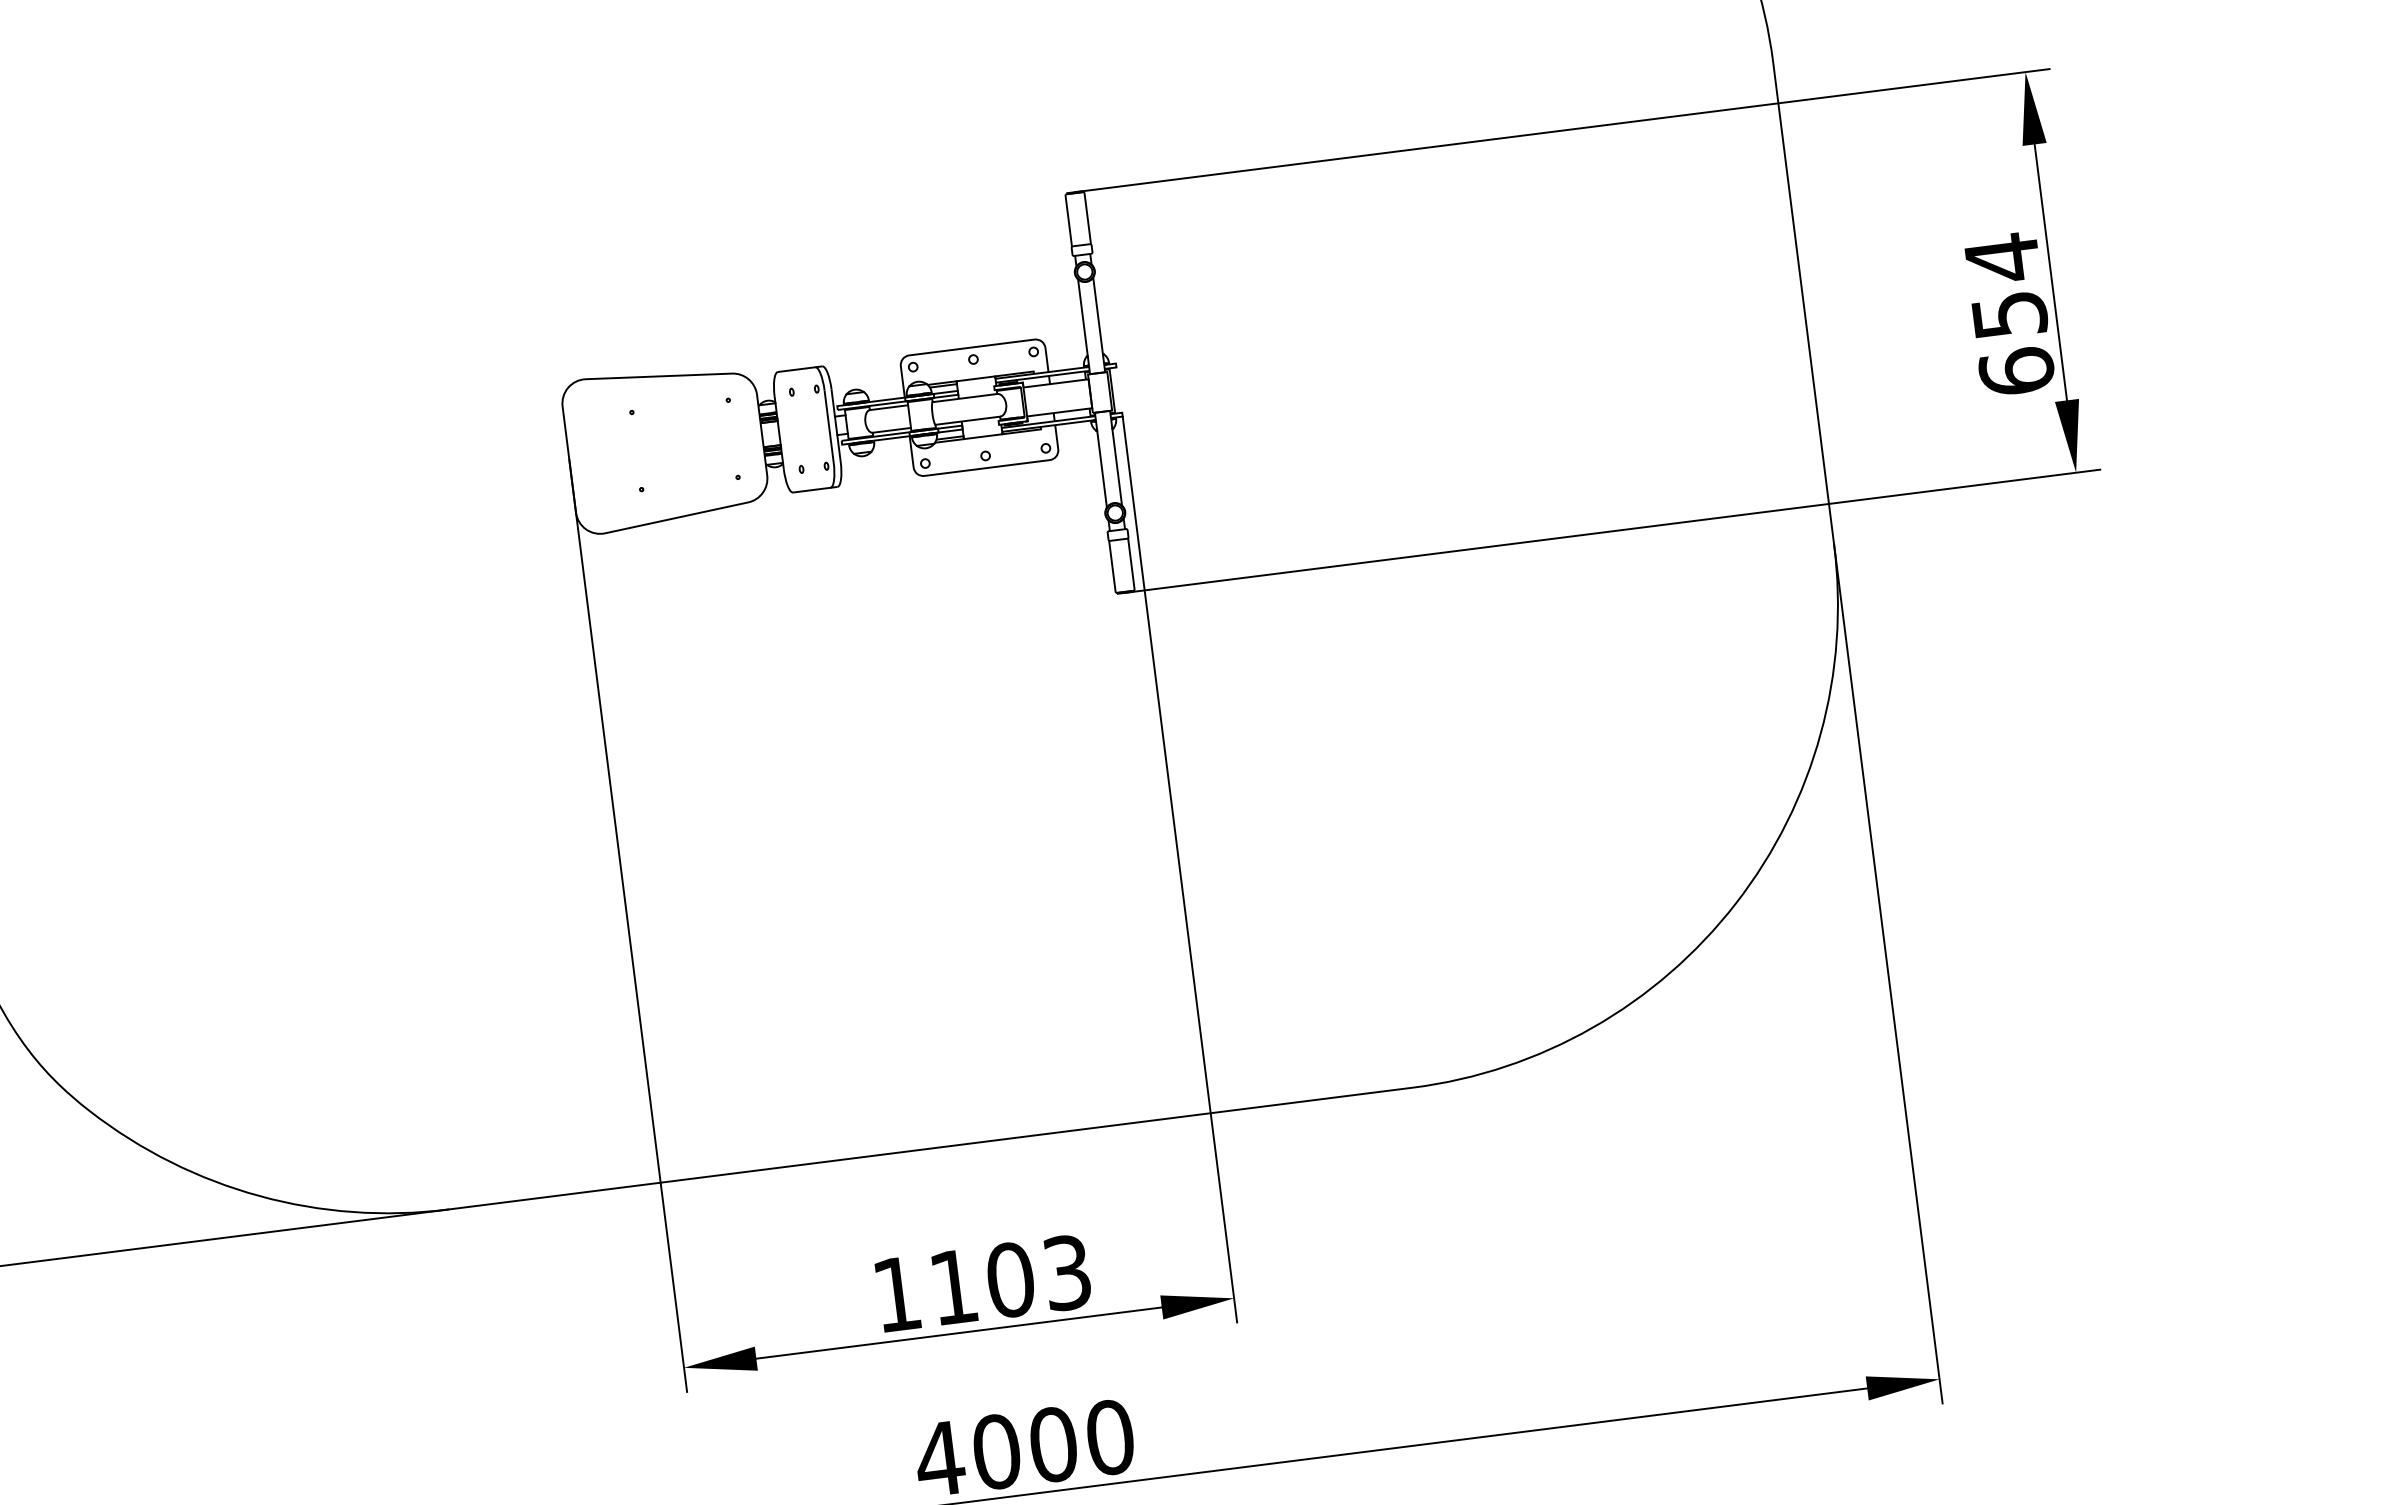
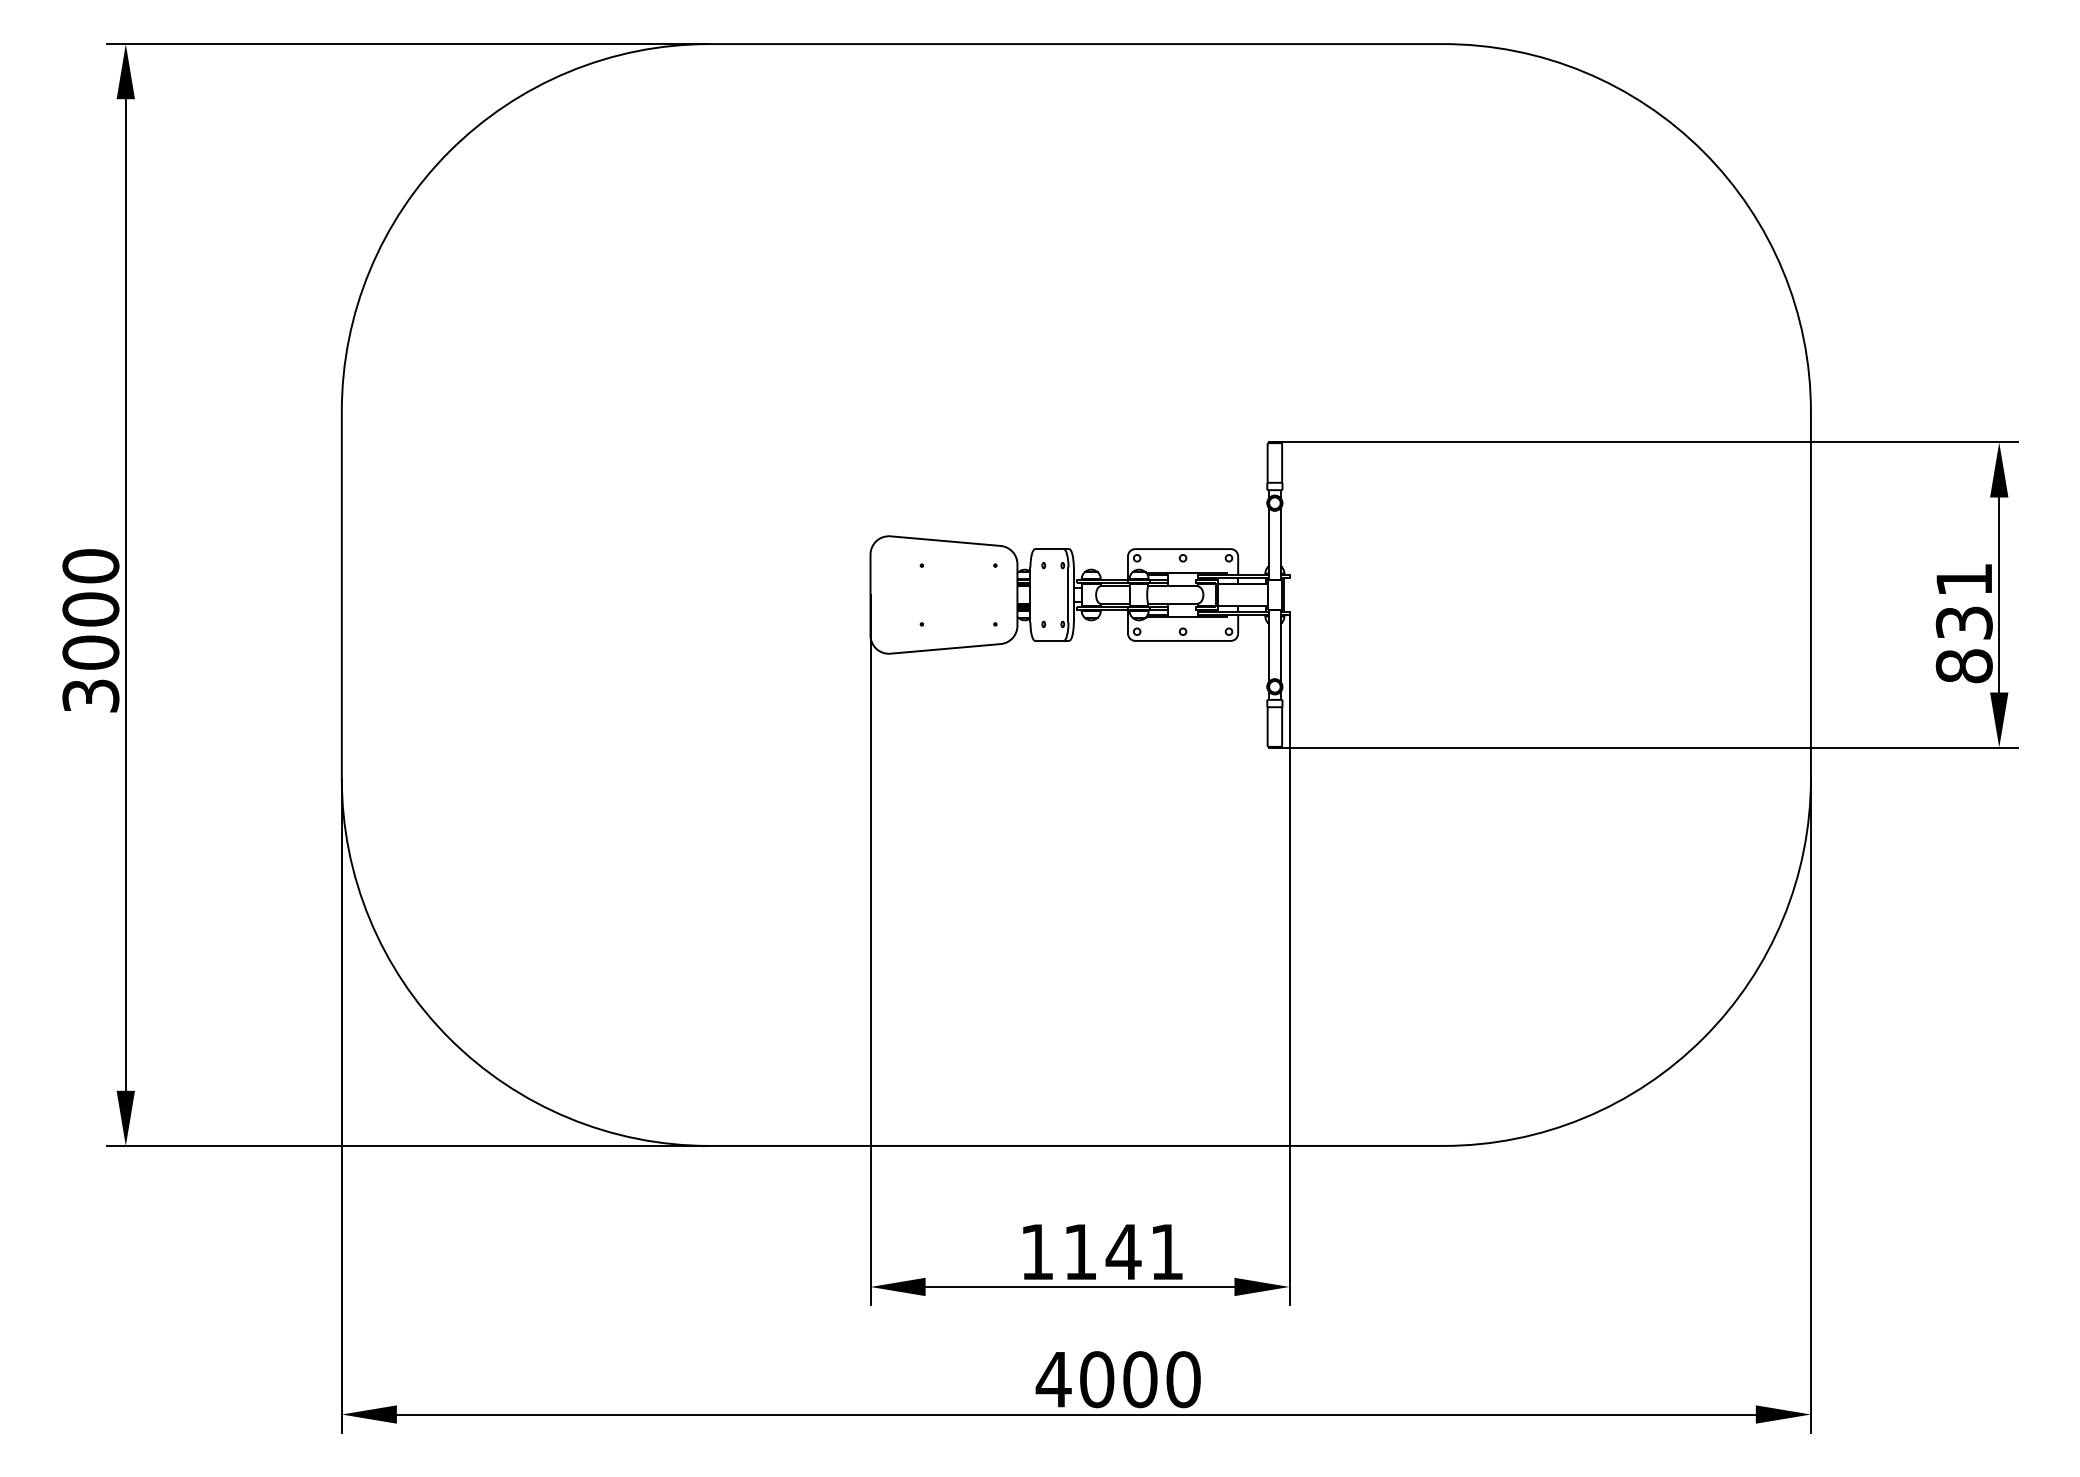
text: (2008, 314) -> (1963, 622), 654 -> 831
text: (1037, 1275) -> (1144, 1251), 1103 -> 1141

